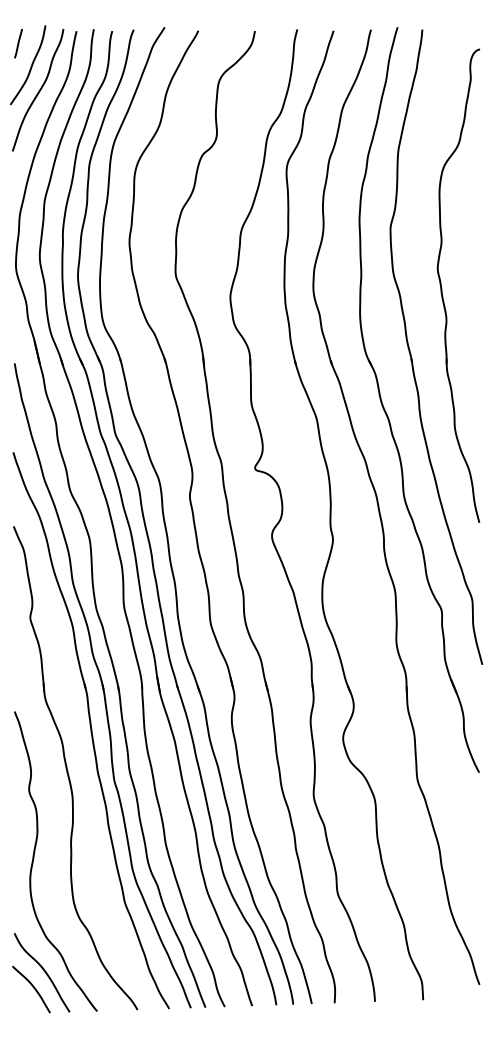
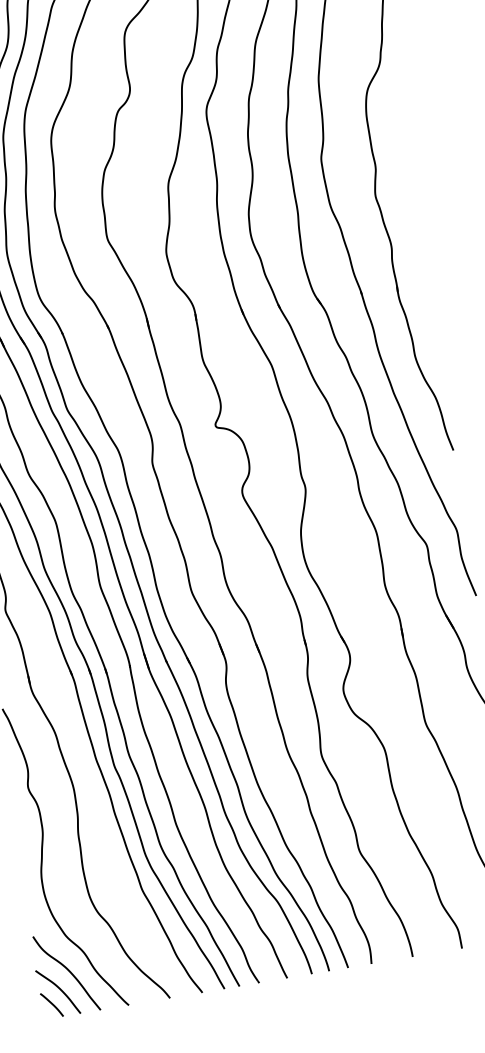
line: (23, 1000) -> (51, 1004), added

